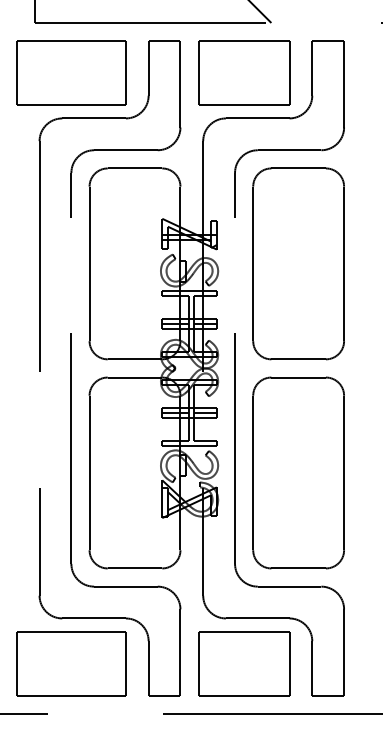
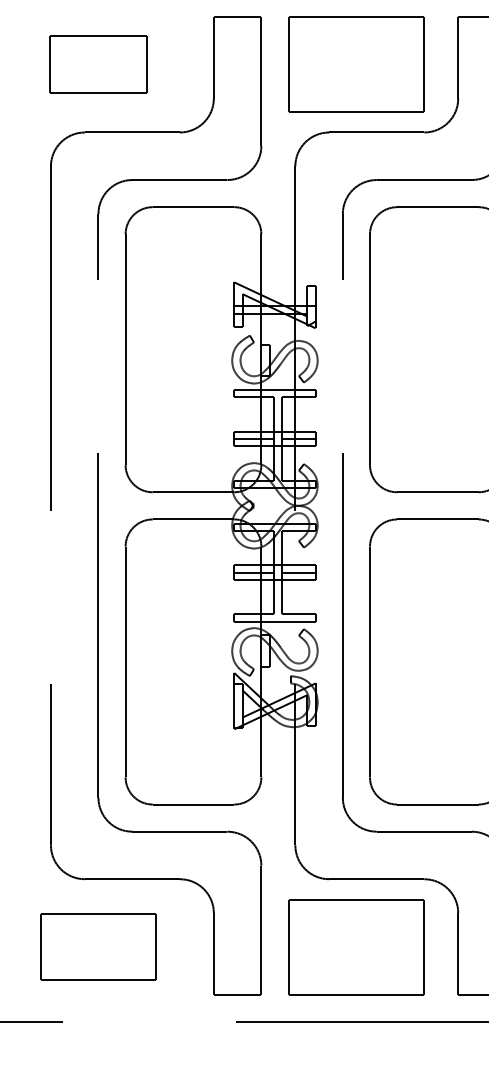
part: (71, 72) -> (98, 63), size x0.6
part: (71, 663) -> (98, 946), size x0.7

